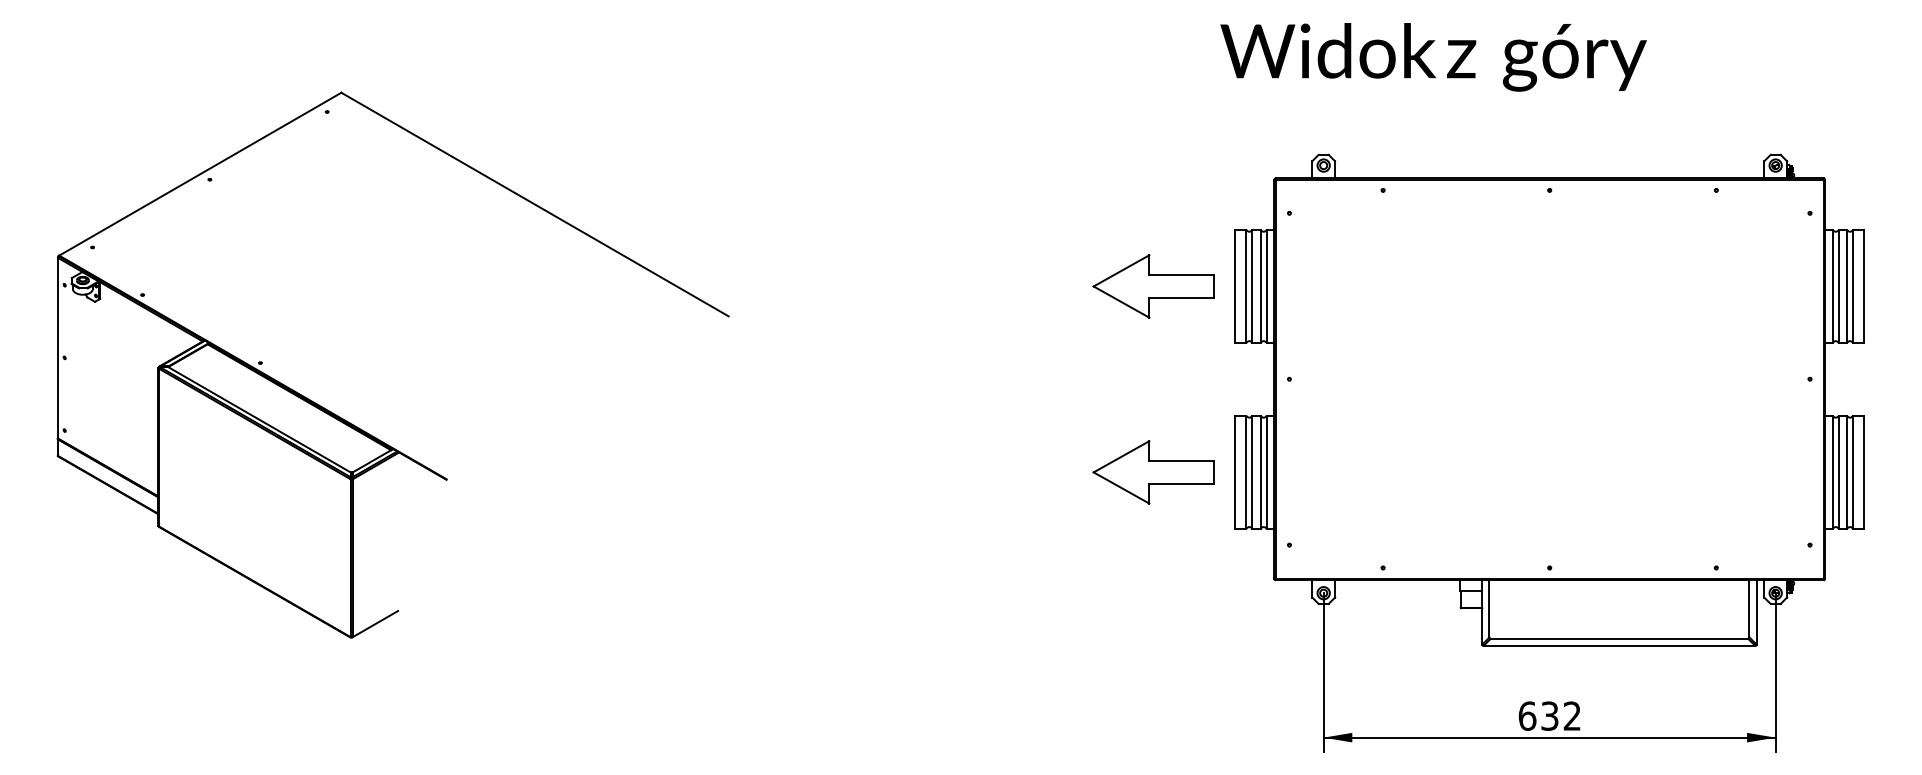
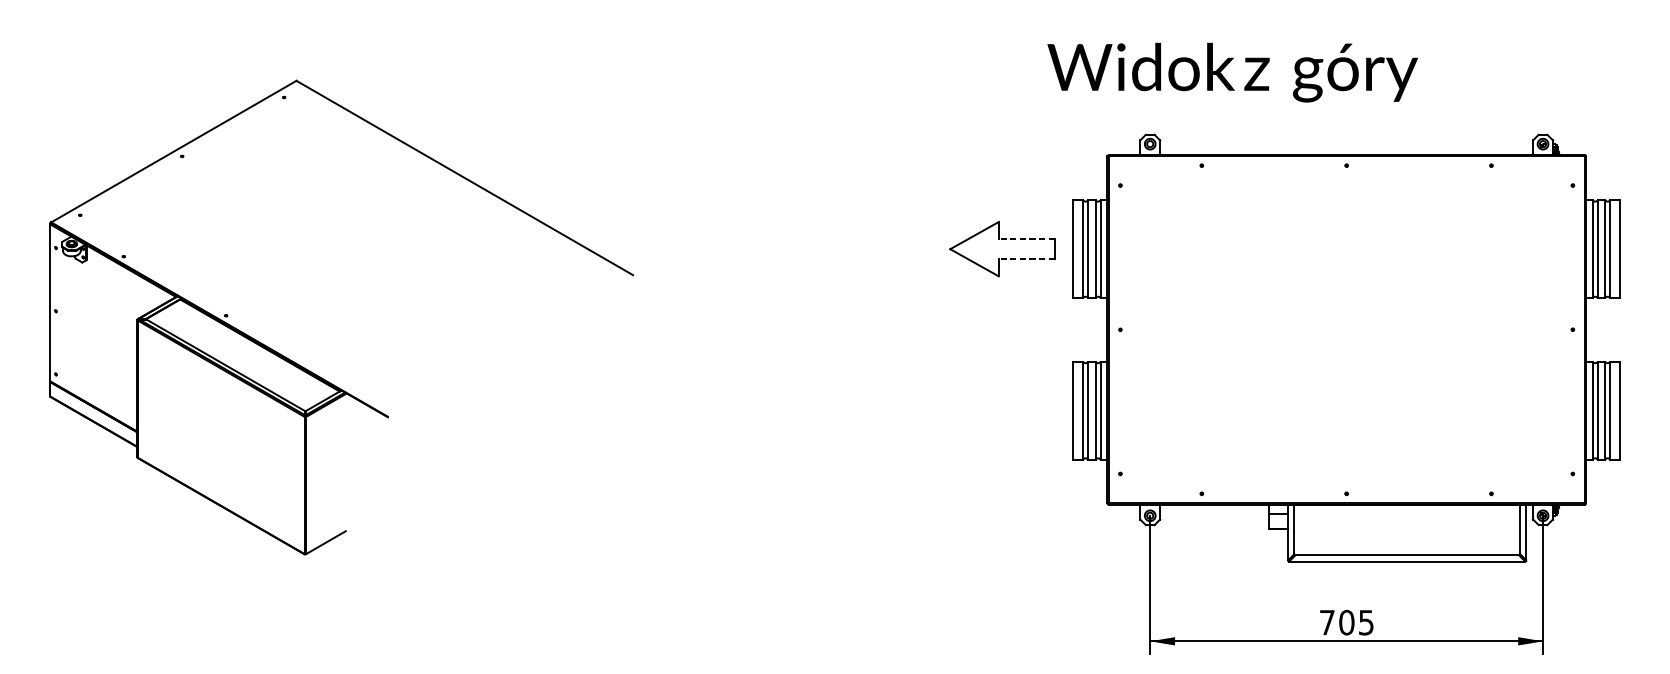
text: (1433, 57) -> (1232, 72), moved
line: (1181, 275) -> (1026, 239), solid -> dashed
line: (1181, 297) -> (1026, 258), solid -> dashed
part: (1153, 472) -> (1002, 410), removed
text: (1549, 715) -> (1346, 622), 632 -> 705

